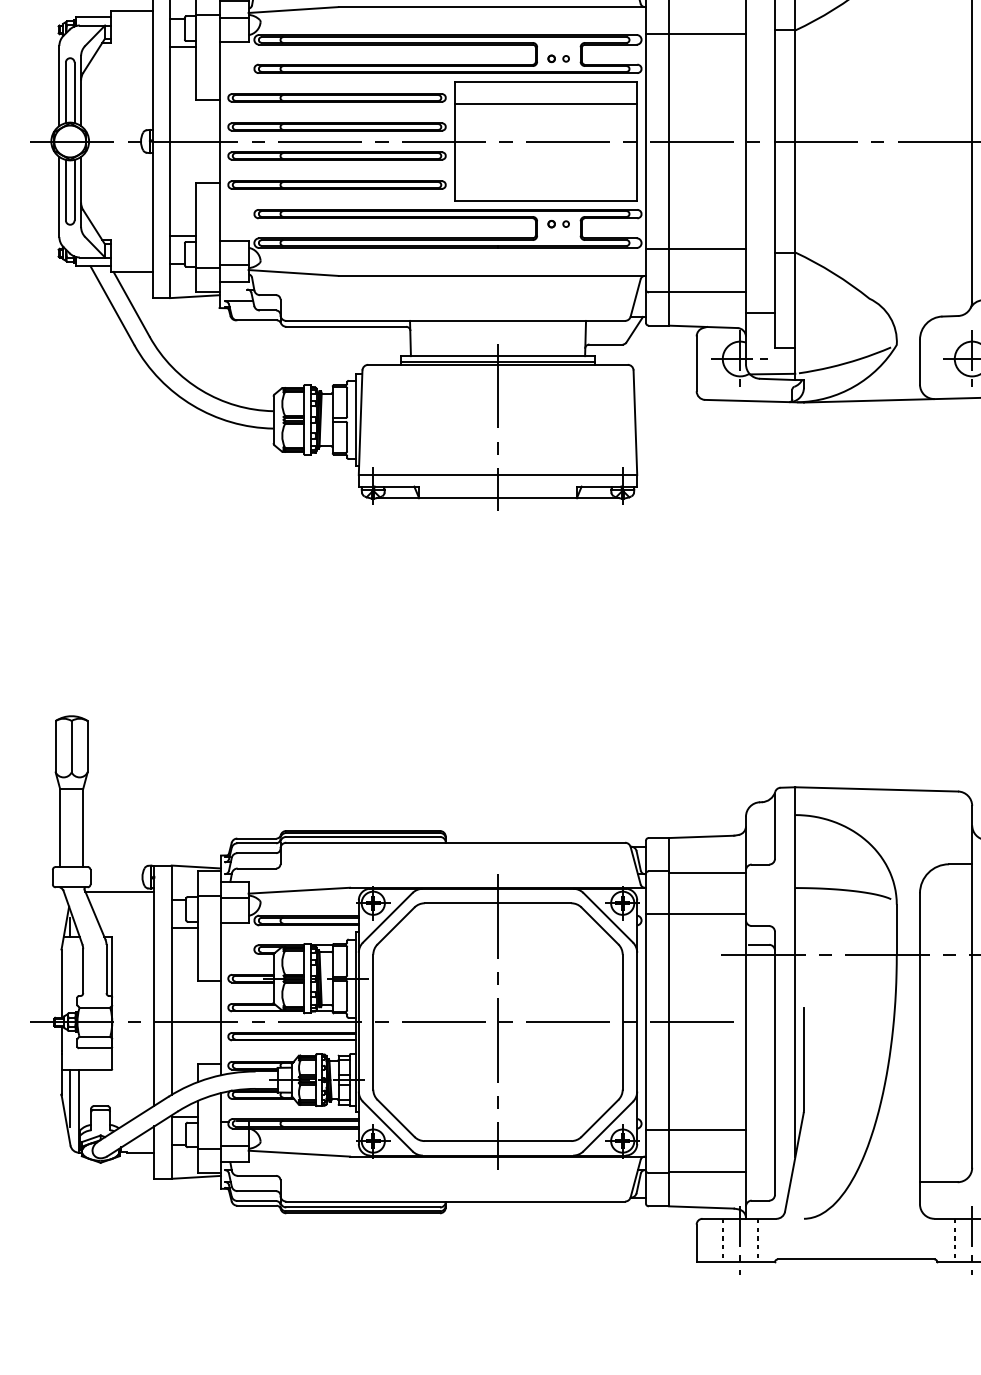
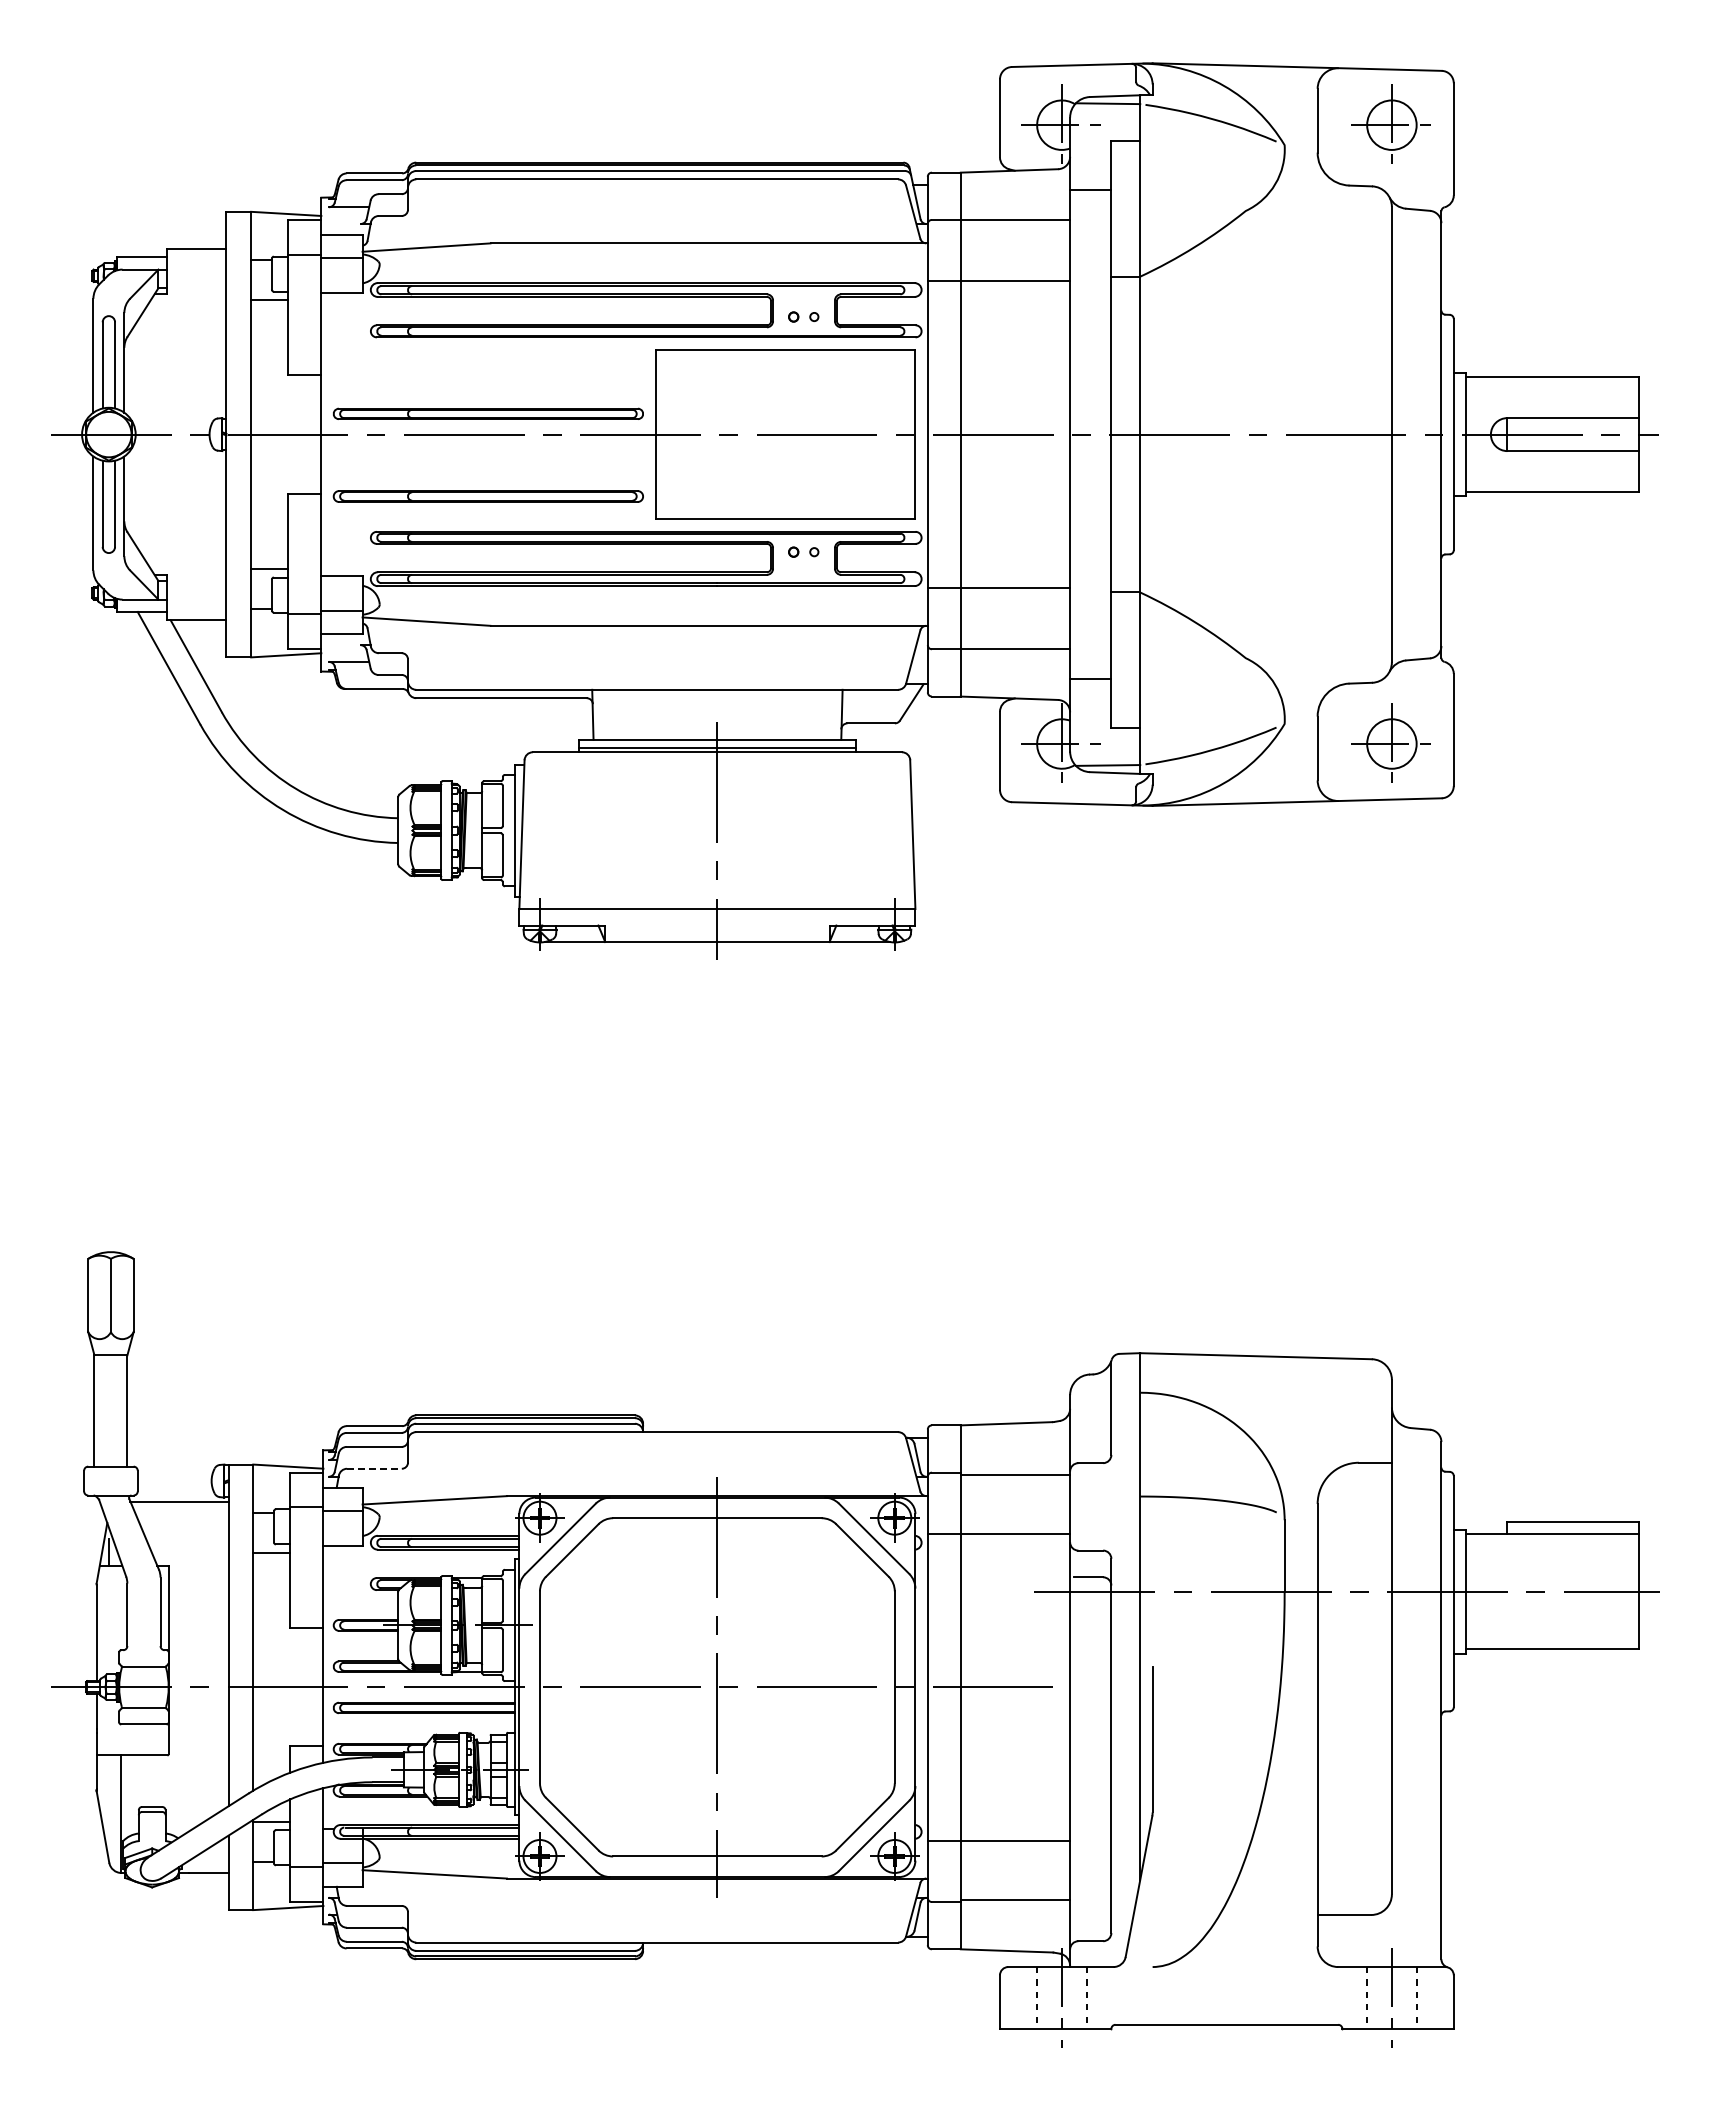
part: (336, 97) -> (487, 372), removed
line: (545, 103) -> (785, 380), removed
part: (337, 156) -> (488, 455), removed
line: (256, 868) -> (374, 1468), solid -> dashed
line: (70, 1098) -> (109, 1795), removed

